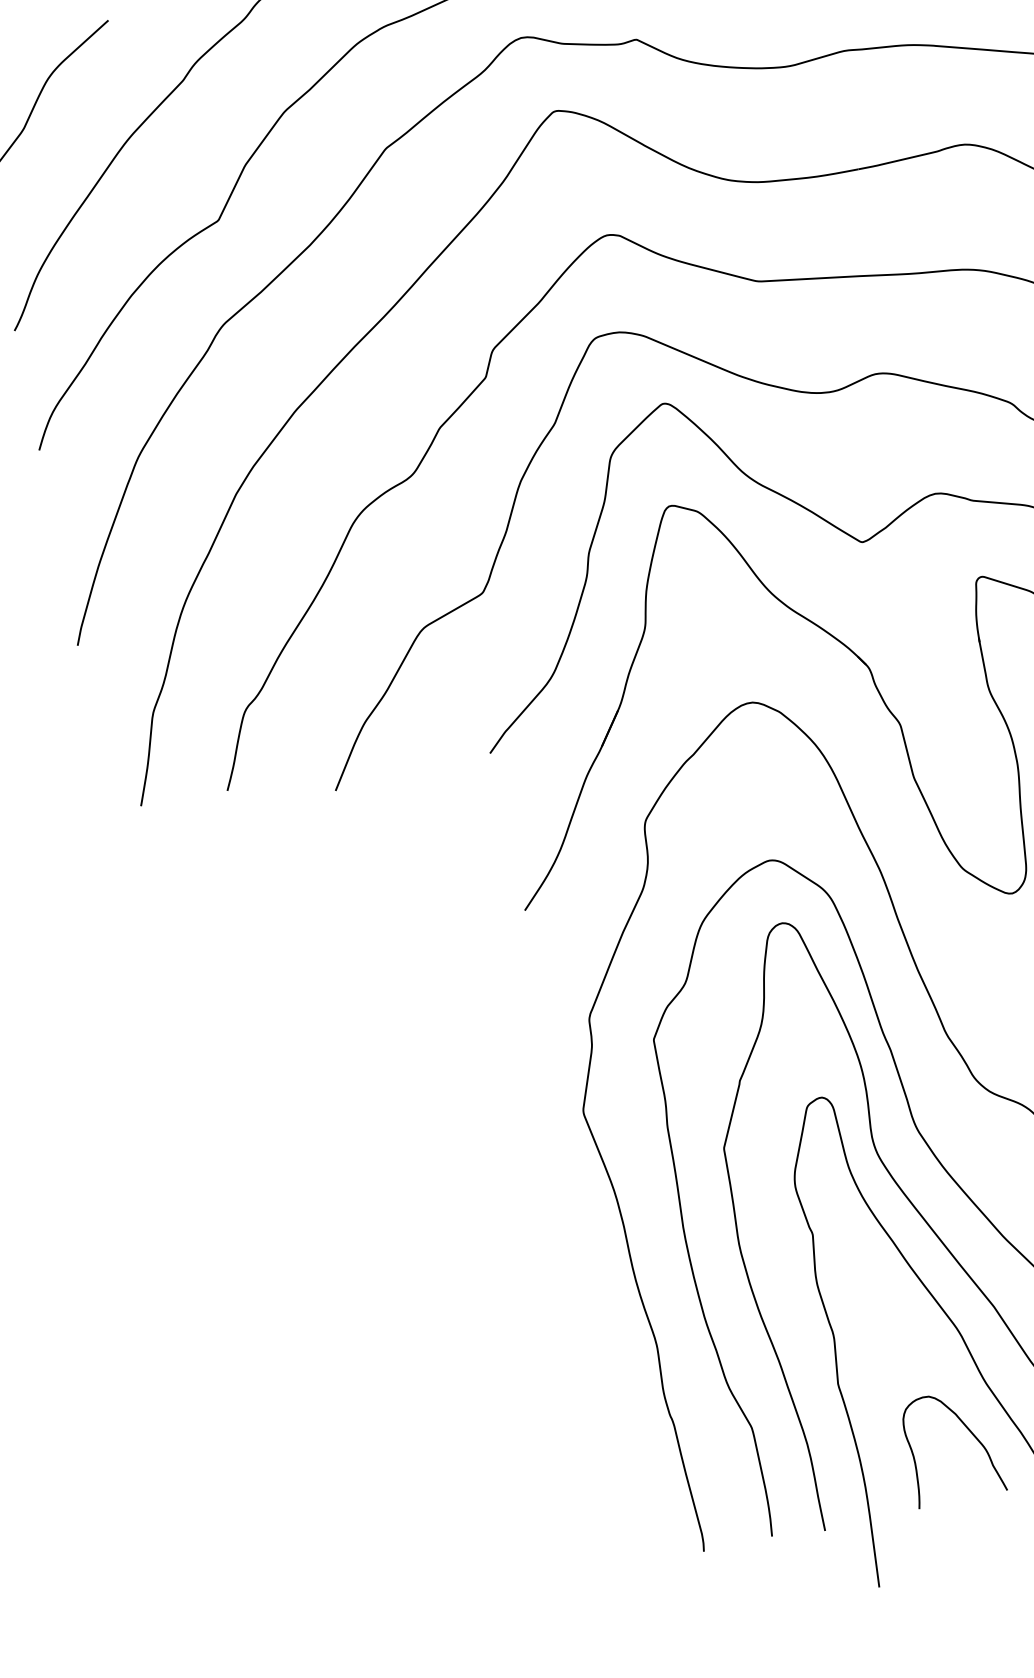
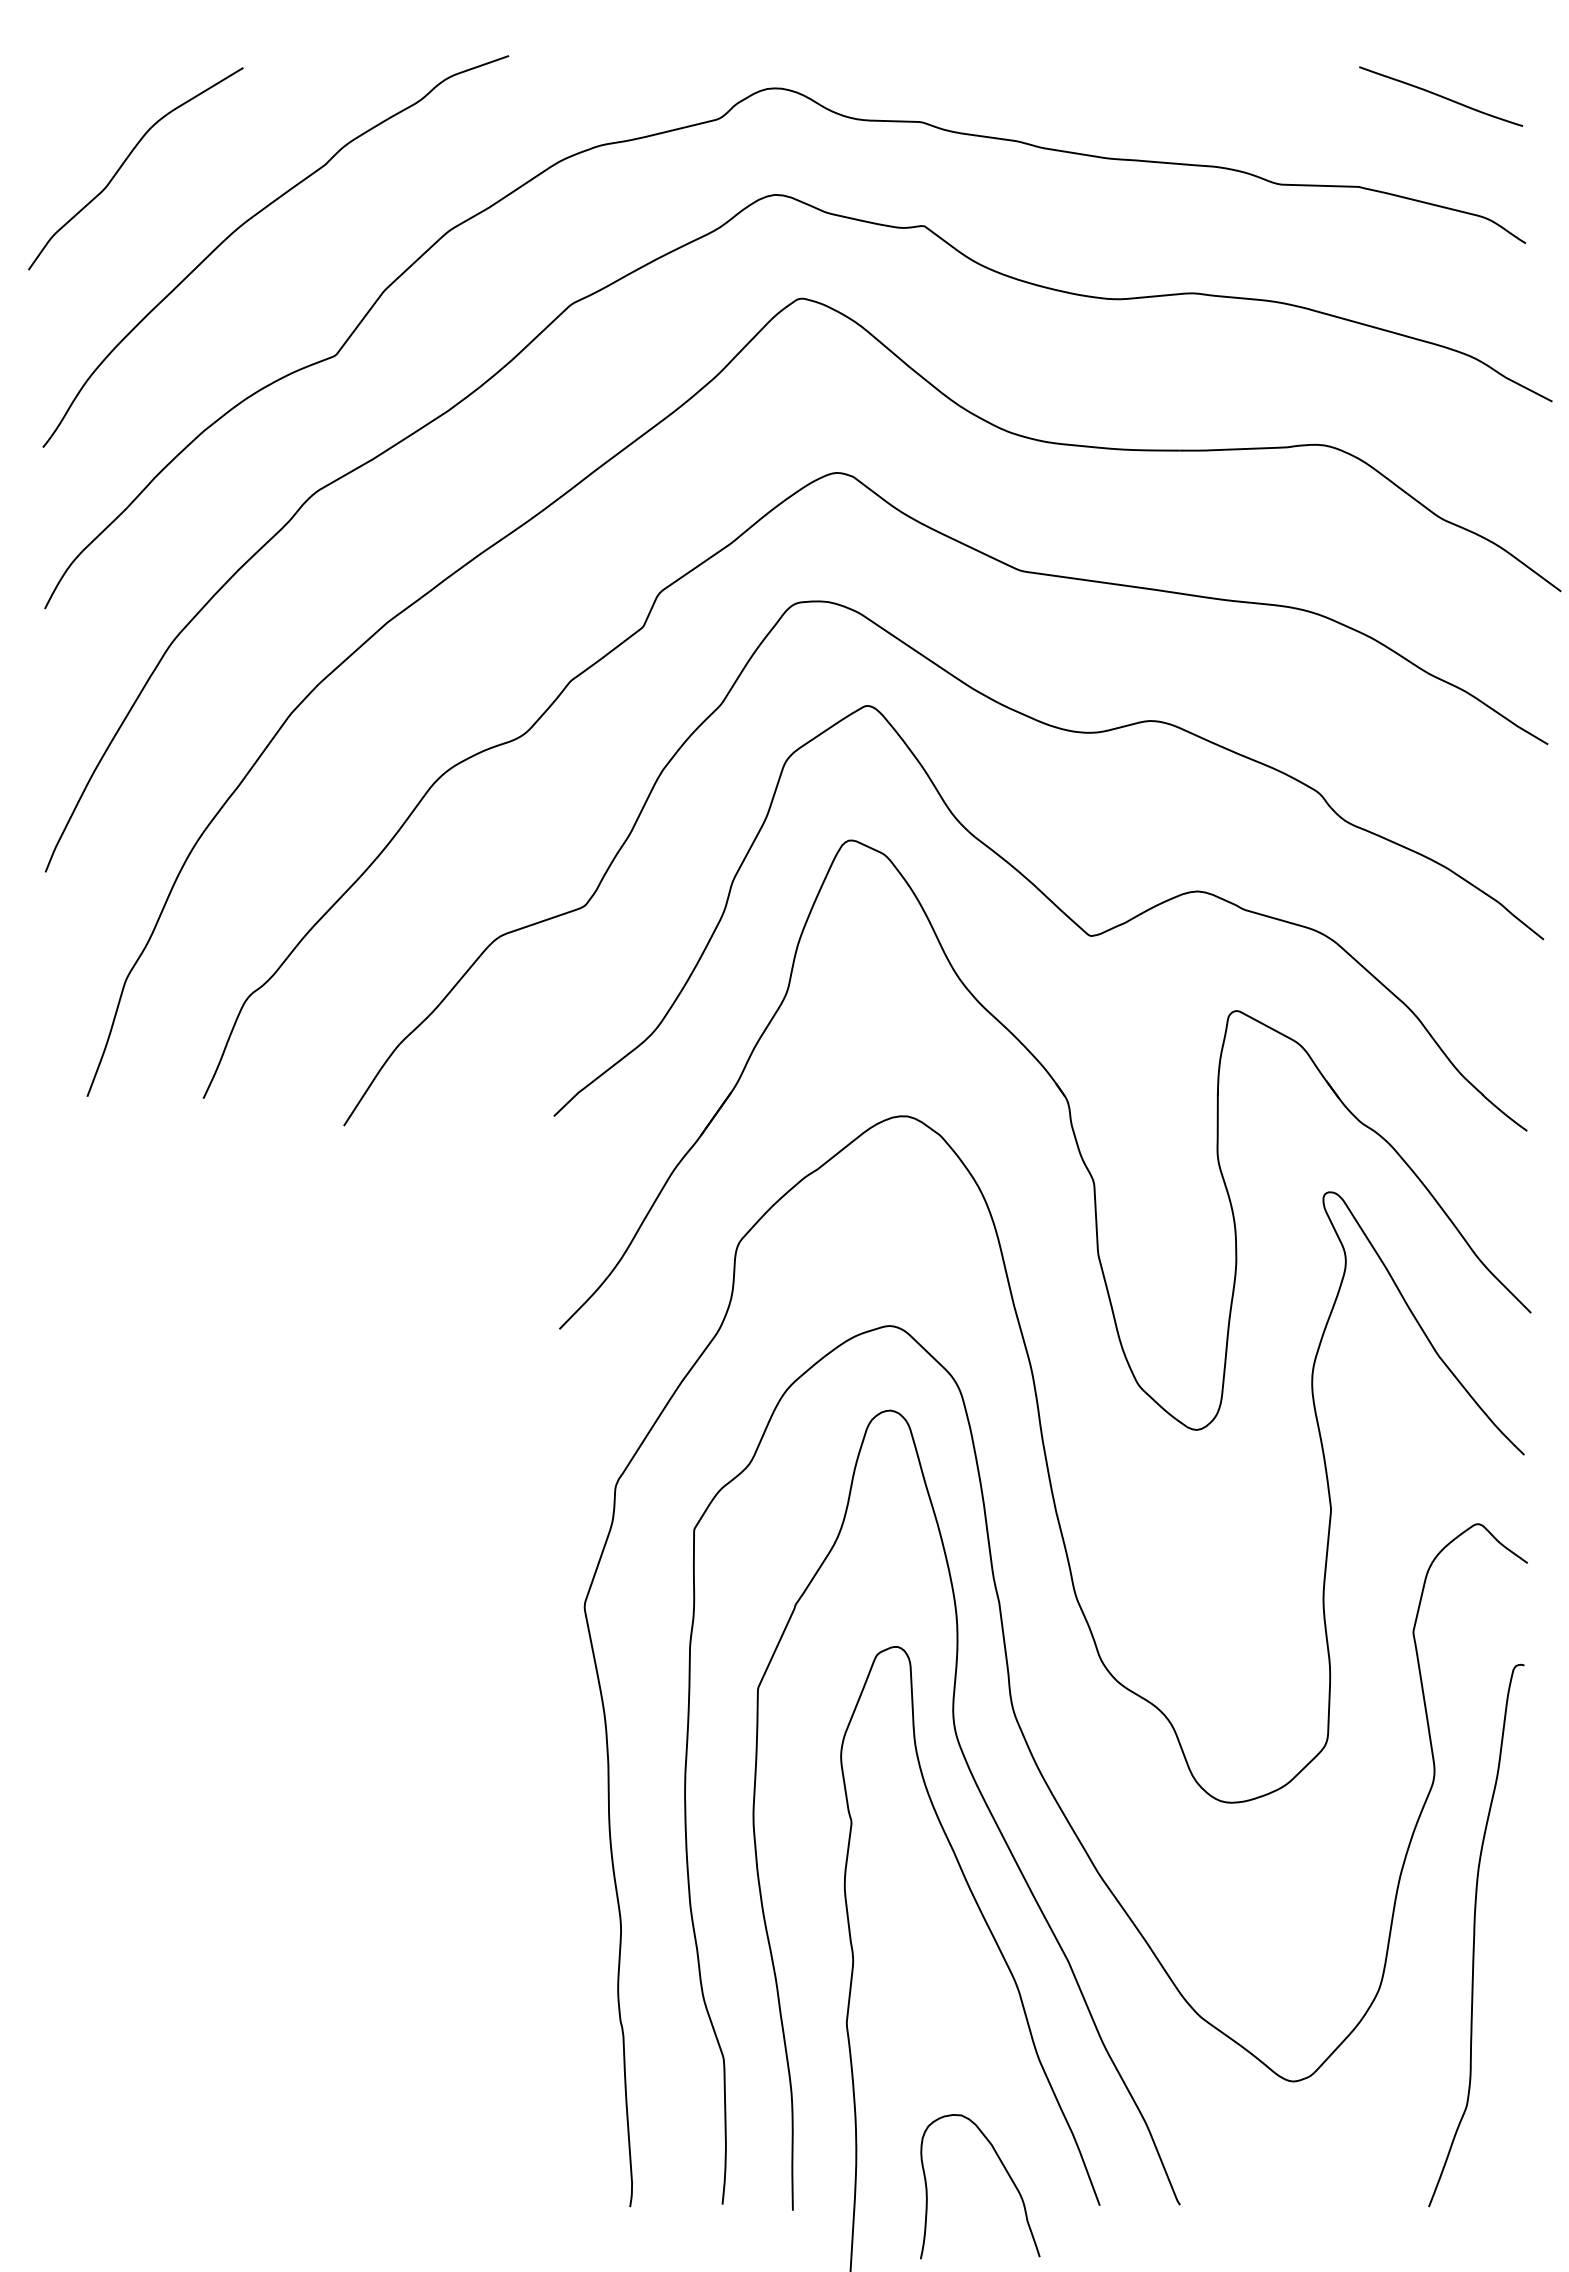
curve: (968, 1430) -> (1004, 2169), moved

